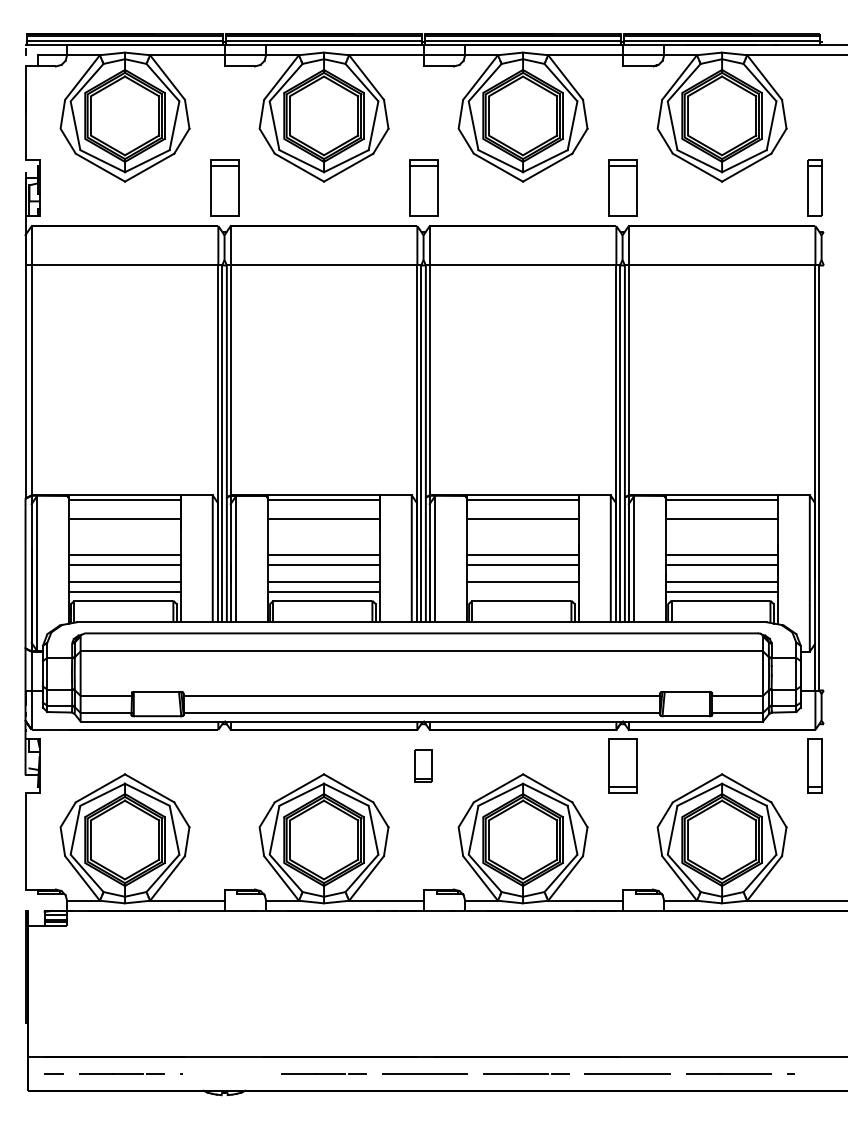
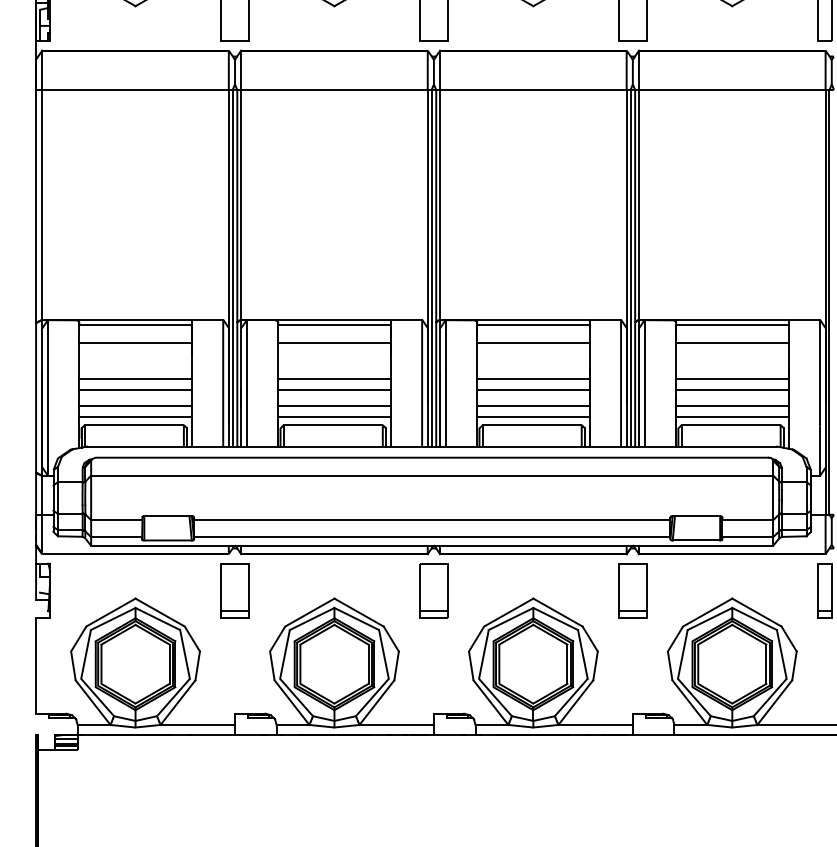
line: (522, 592) -> (532, 416), added
part: (224, 765) -> (234, 589), added
part: (423, 765) -> (433, 589), size x1.67

